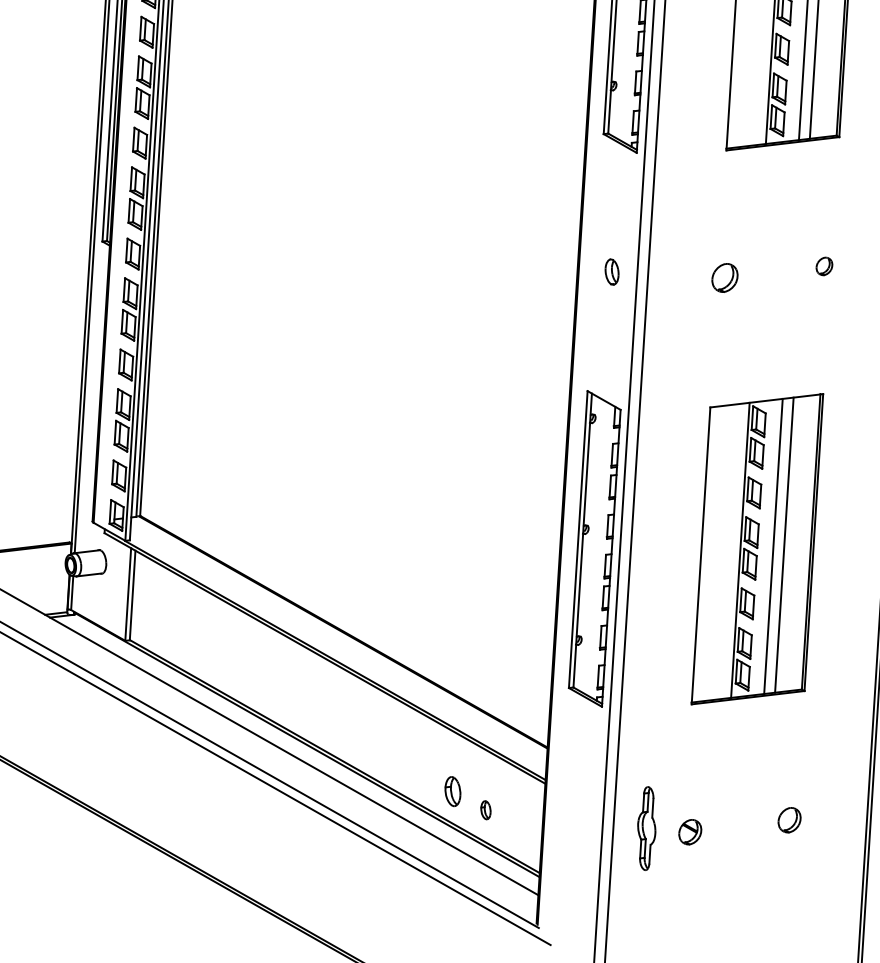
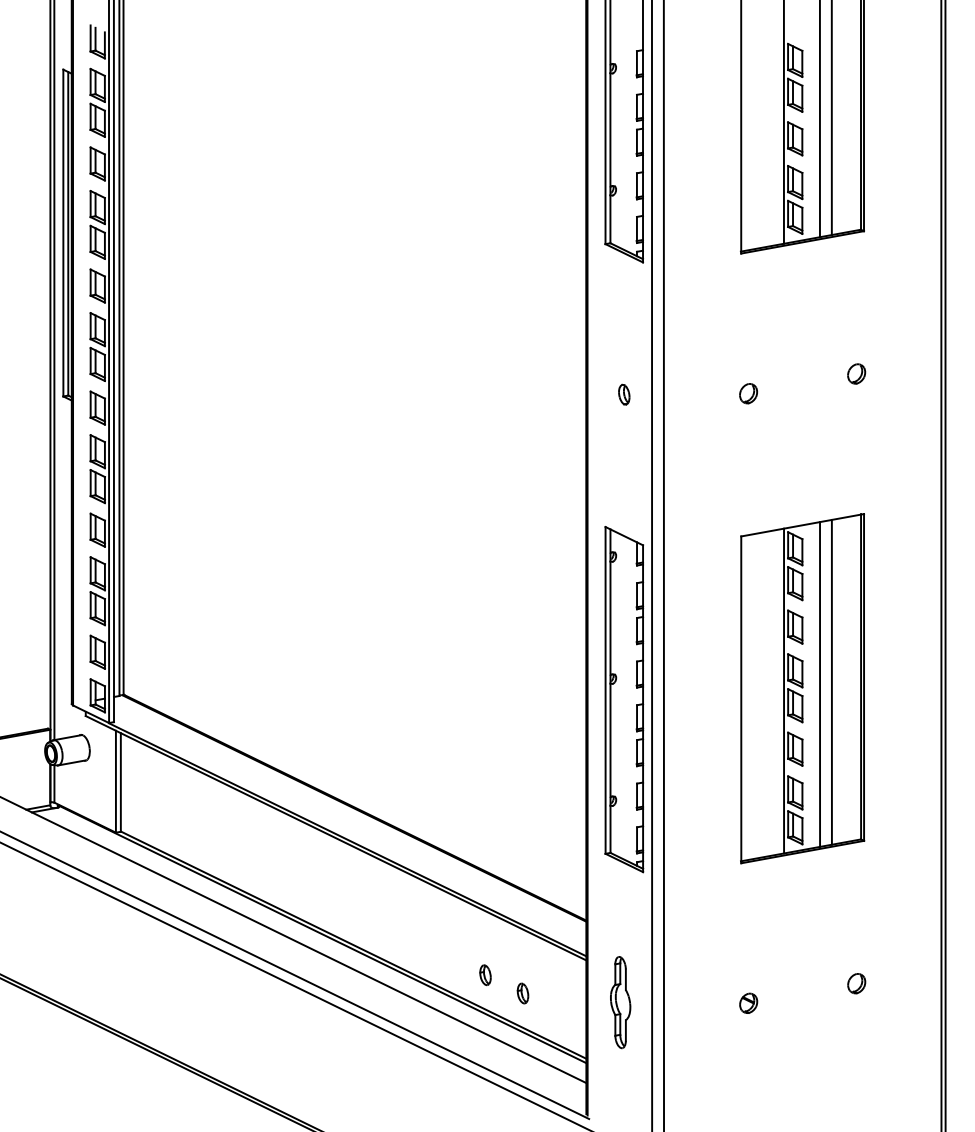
part: (612, 271) -> (624, 394), size x0.71
part: (725, 277) -> (748, 393), size x0.62
part: (452, 790) -> (485, 974), size x0.62
part: (789, 820) -> (856, 983), size x0.71
part: (646, 828) -> (620, 1002), moved
part: (690, 831) -> (748, 1002), size x0.71

